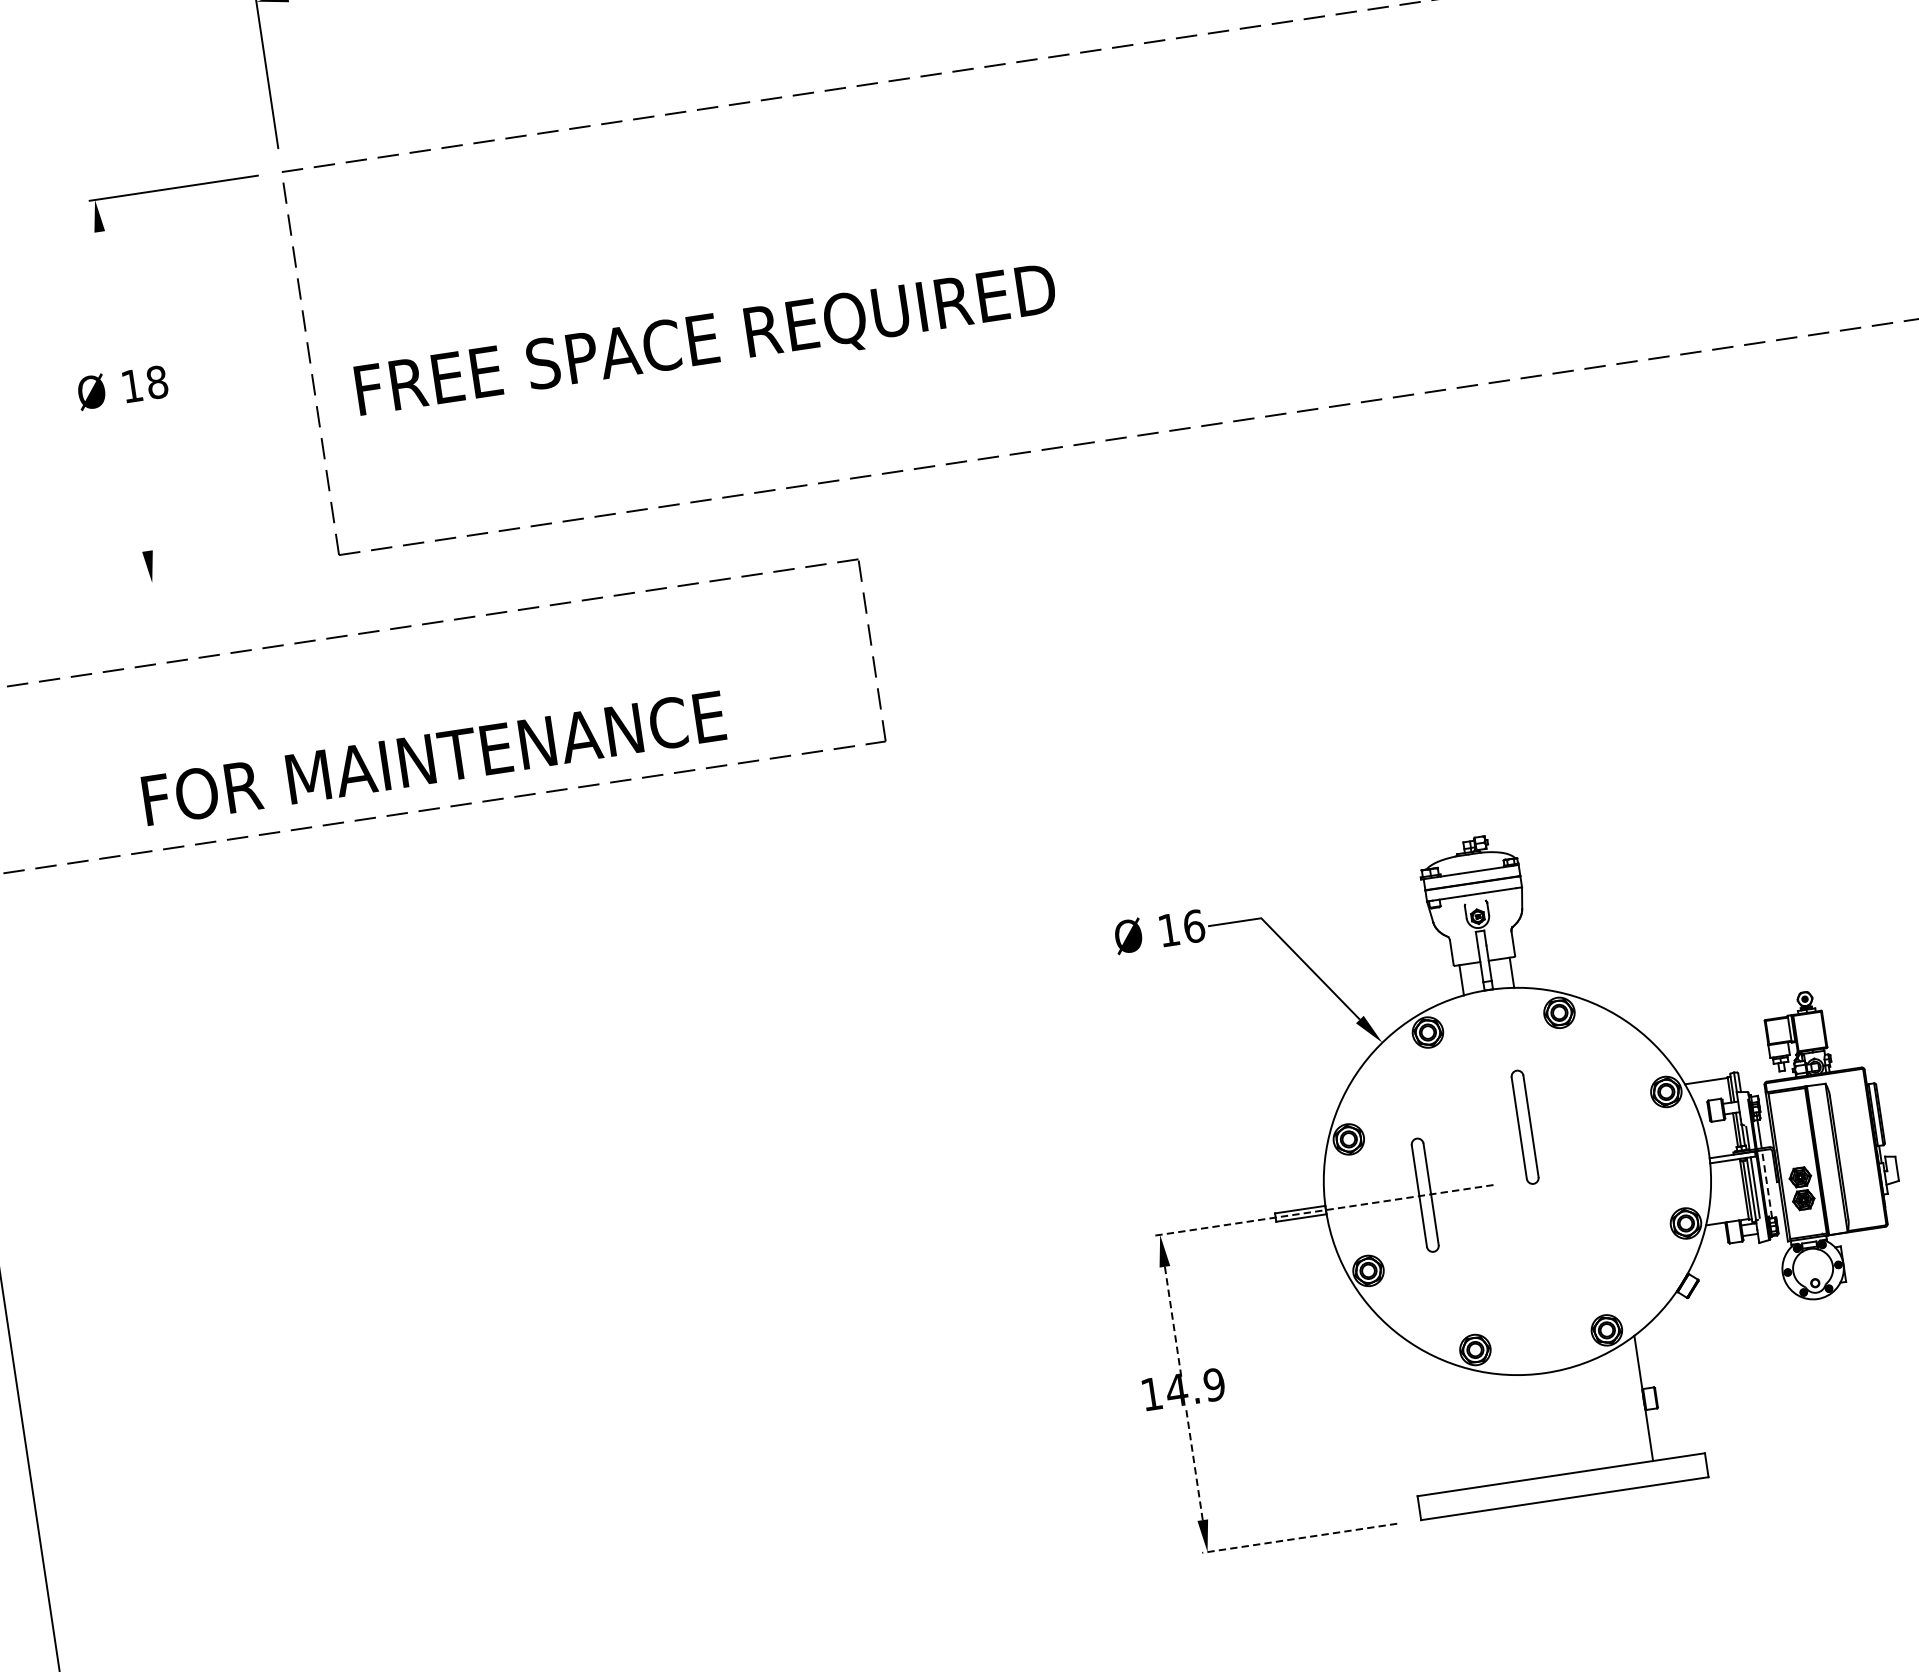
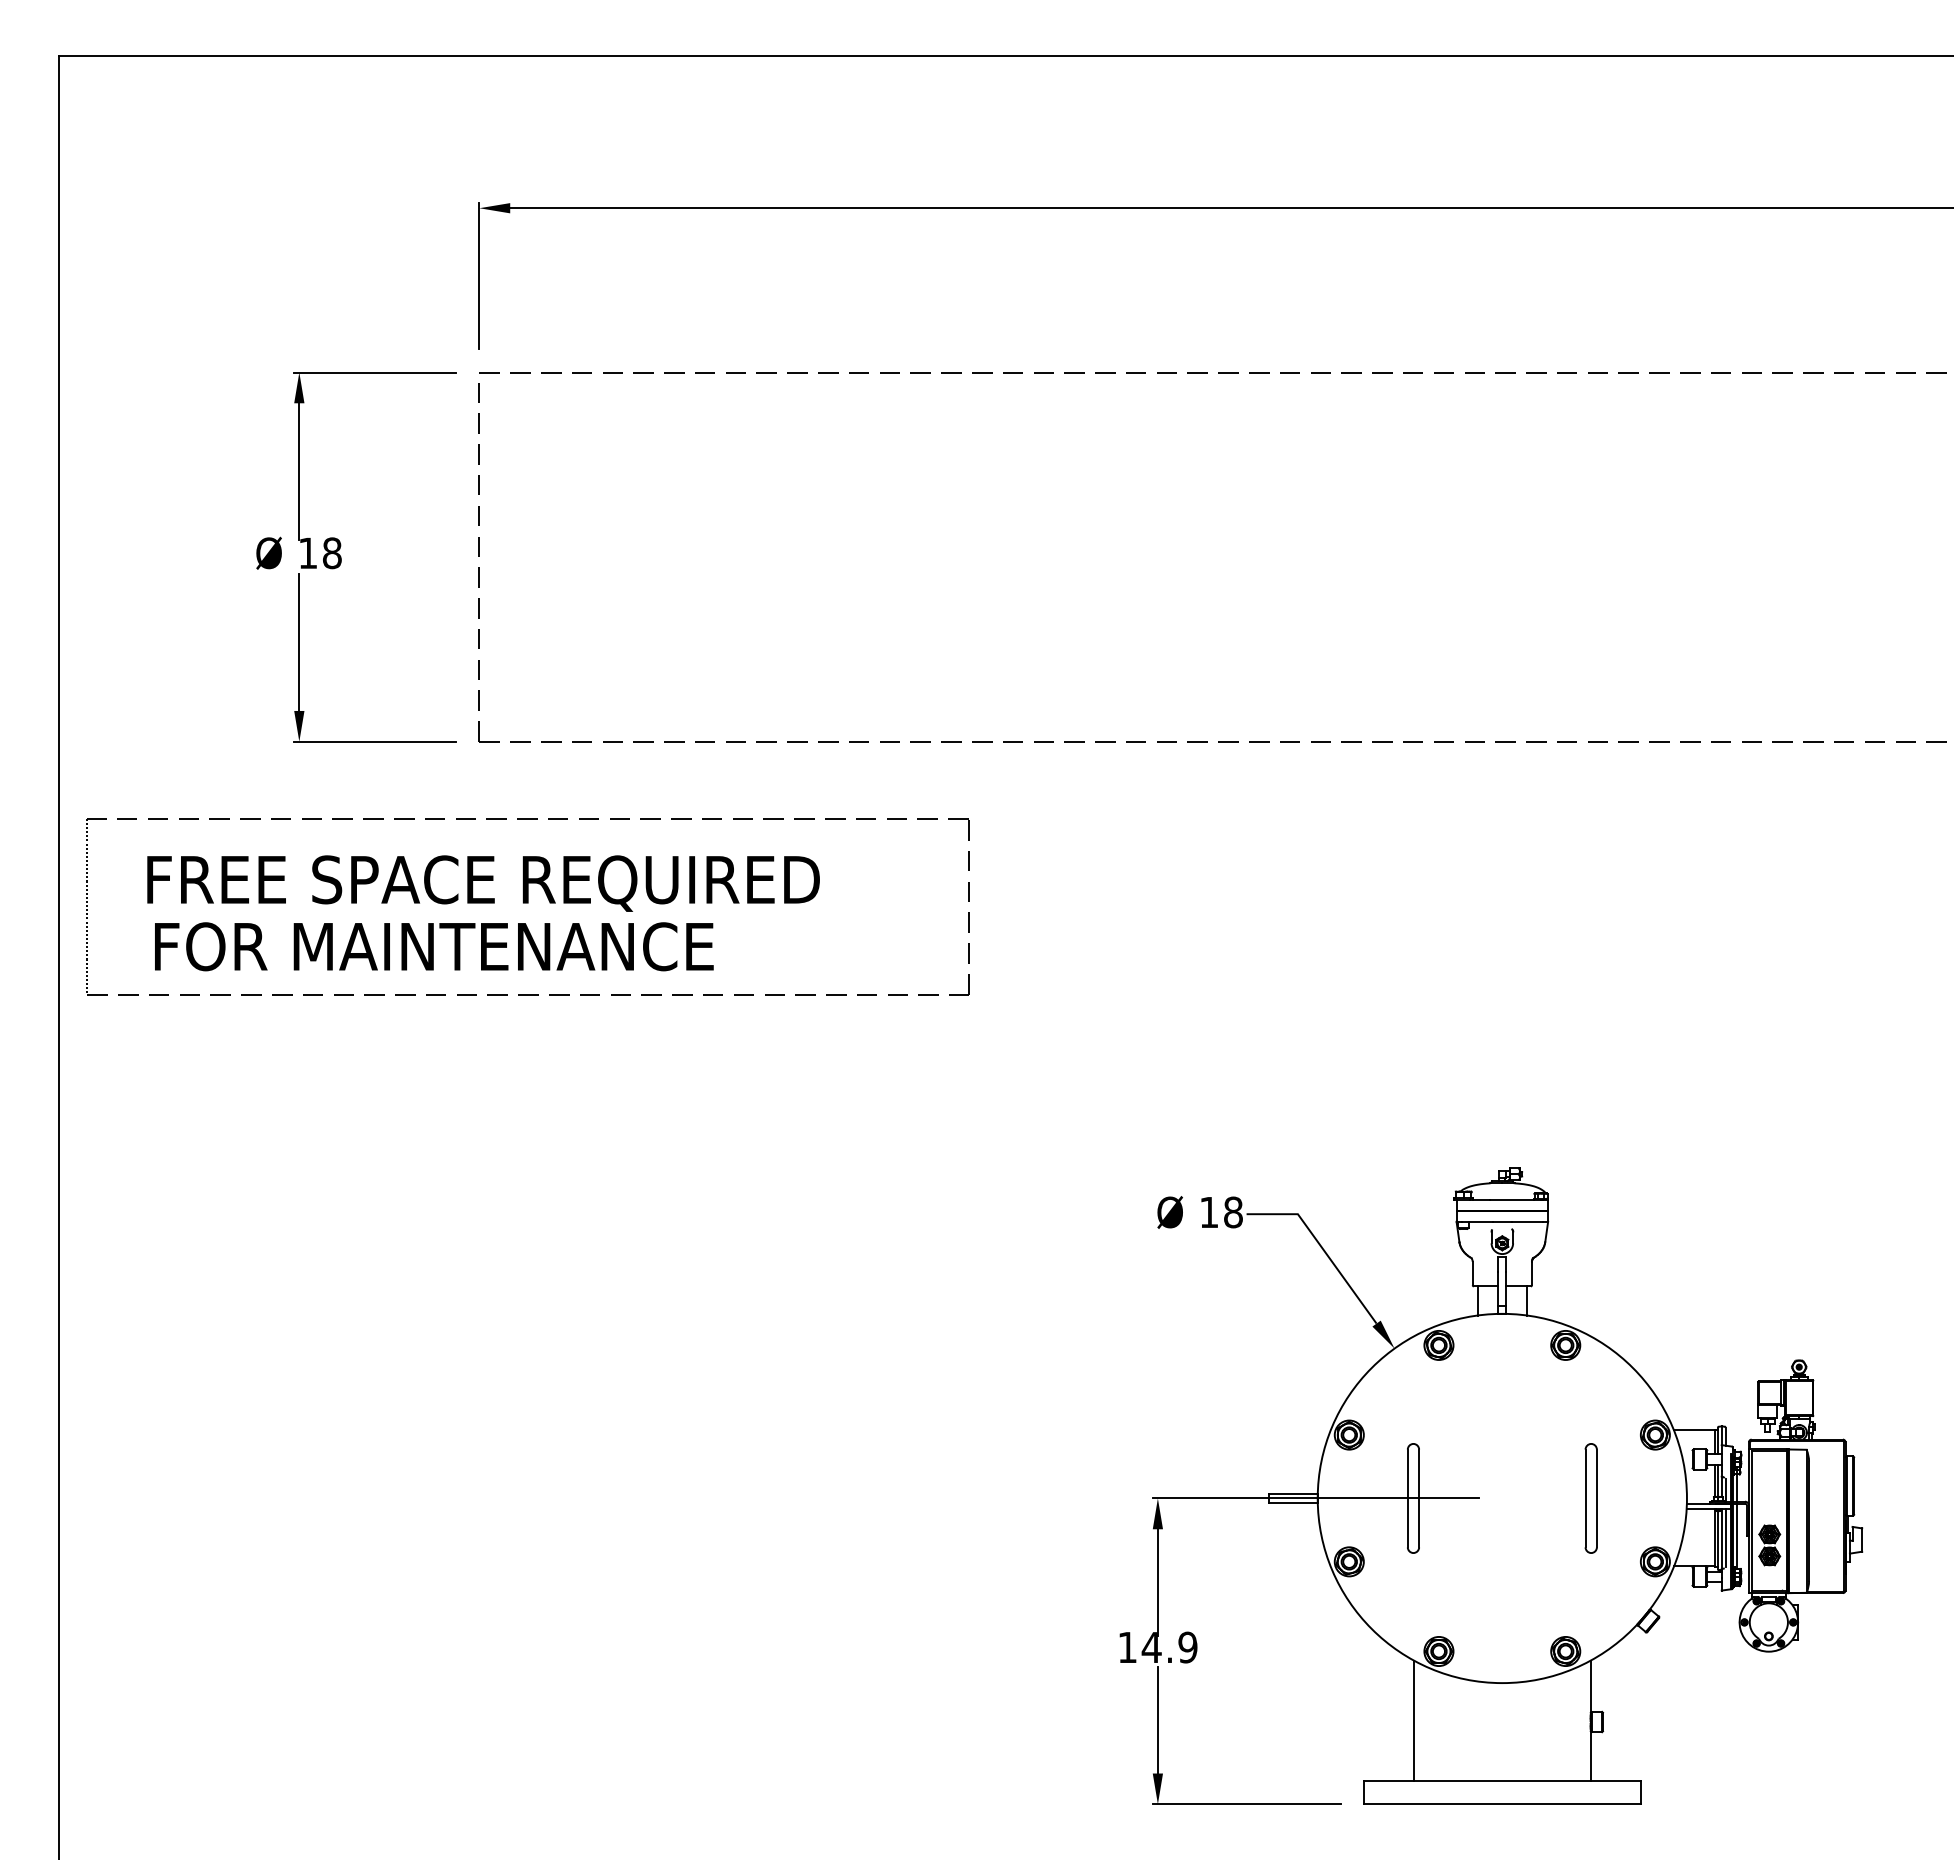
line: (110, 302) -> (299, 471), added
text: (706, 343) -> (483, 883), moved
line: (137, 480) -> (299, 642), added
line: (231, 570) -> (375, 741), added
text: (434, 758) -> (434, 946), moved
text: (1194, 926) -> (1233, 1212), 16 -> 18
part: (1524, 1127) -> (1590, 1498), moved
line: (1767, 1184) -> (1737, 1536), dashed -> solid
line: (1323, 1210) -> (1315, 1498), dashed -> solid
line: (1172, 1322) -> (1157, 1582), dashed -> solid
line: (1459, 1425) -> (1413, 1720), added
line: (1193, 1464) -> (1157, 1719), dashed -> solid
line: (1299, 1538) -> (1246, 1804), dashed -> solid

